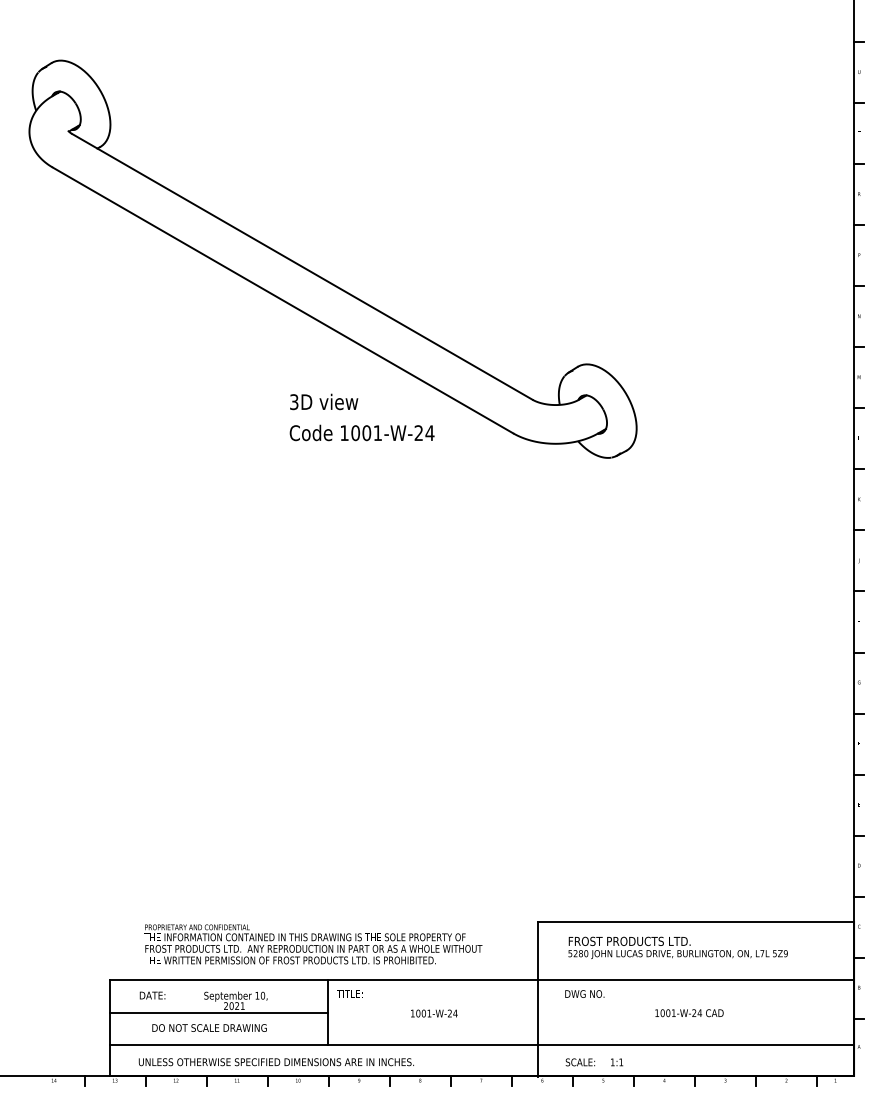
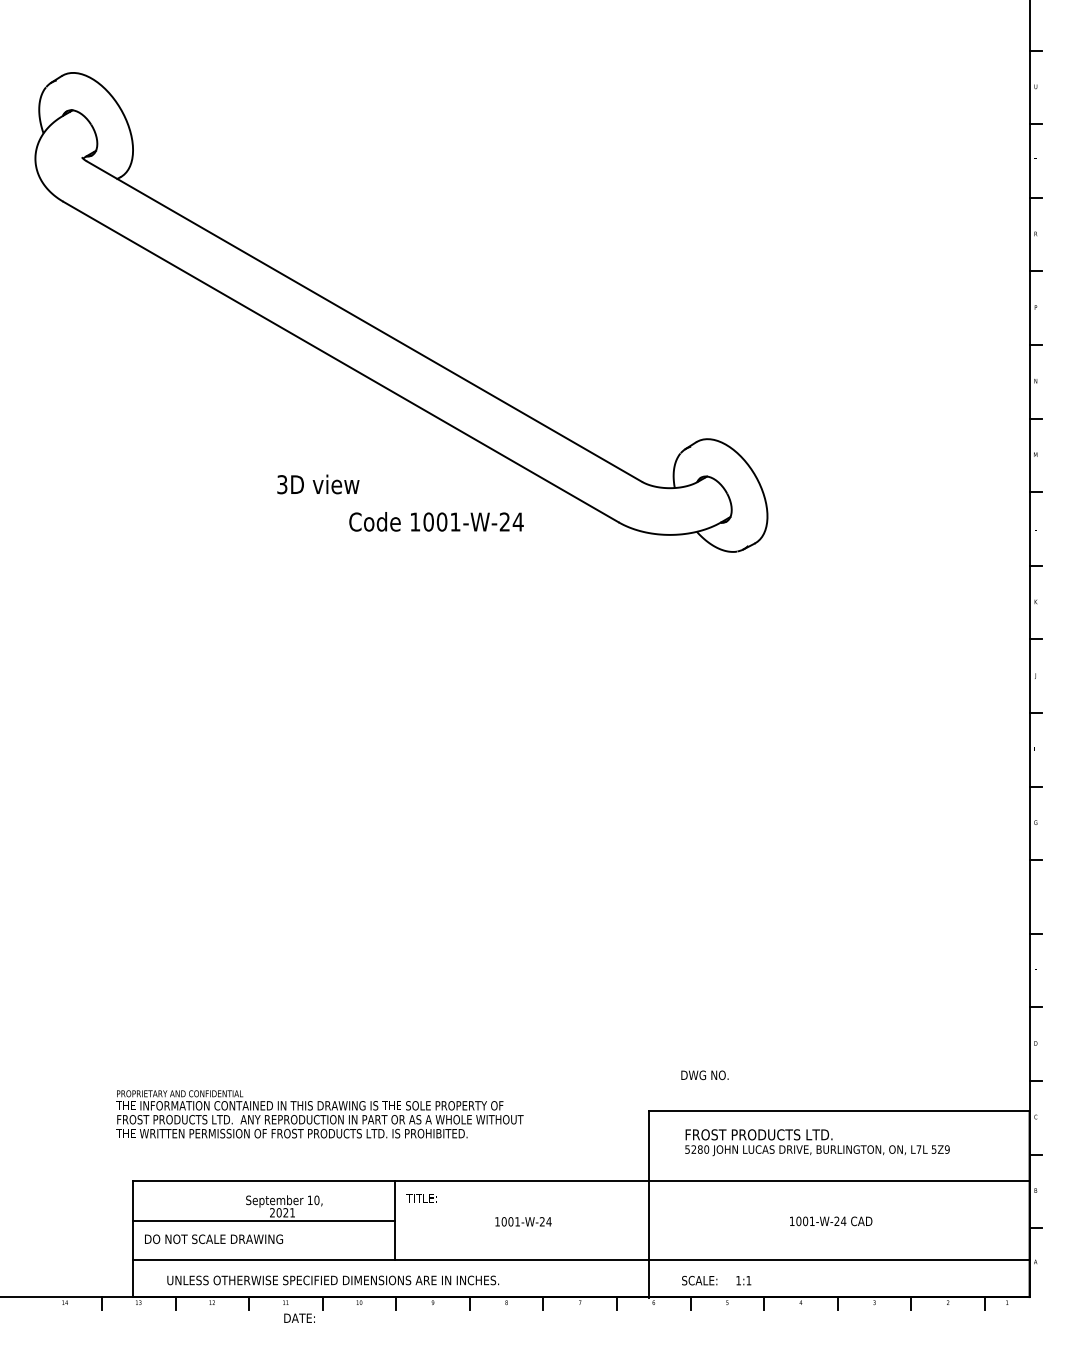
text: (324, 401) -> (318, 483), moved
text: (313, 944) -> (319, 1114), moved
text: (584, 993) -> (704, 1074), moved
text: (152, 995) -> (299, 1318), moved
text: (209, 1027) -> (213, 1238), moved

